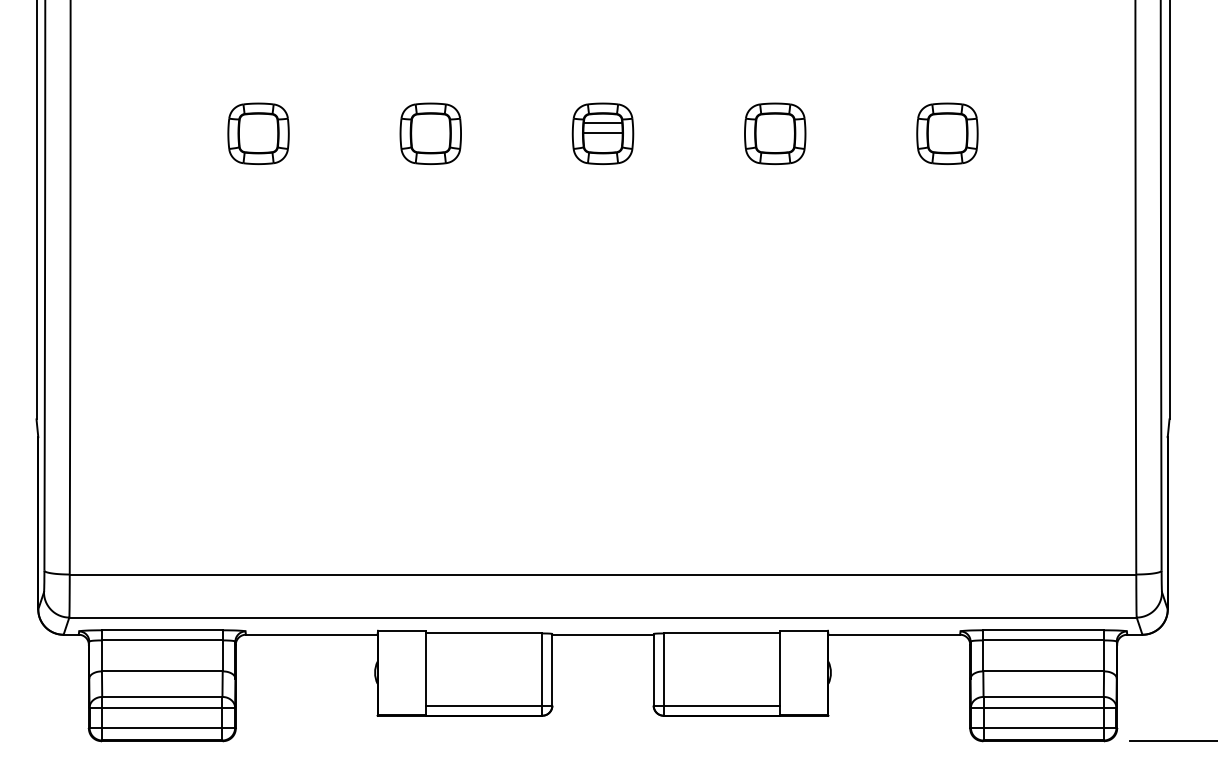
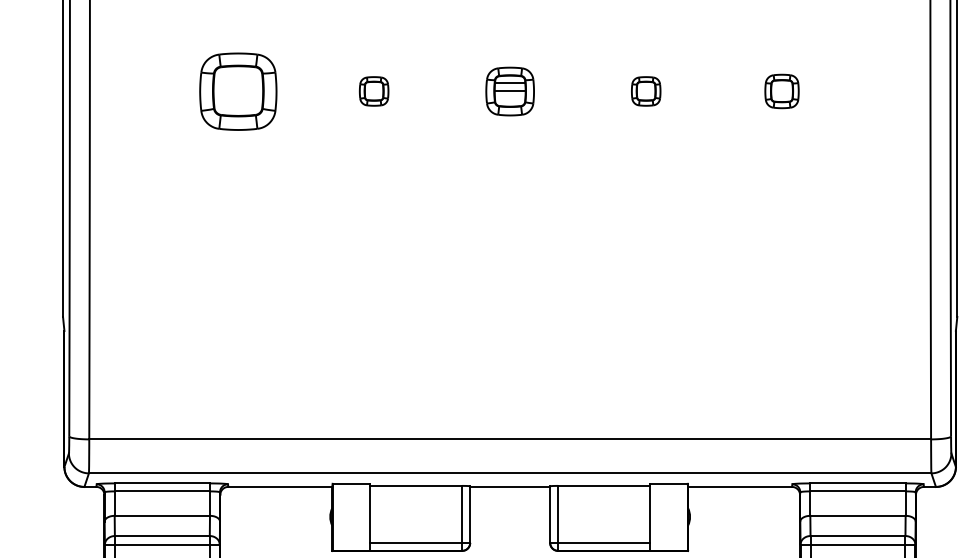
part: (258, 133) -> (238, 91), size x1.6
part: (430, 133) -> (374, 91), size x0.6
part: (775, 133) -> (646, 91), size x0.6
part: (947, 133) -> (782, 91), size x0.7

